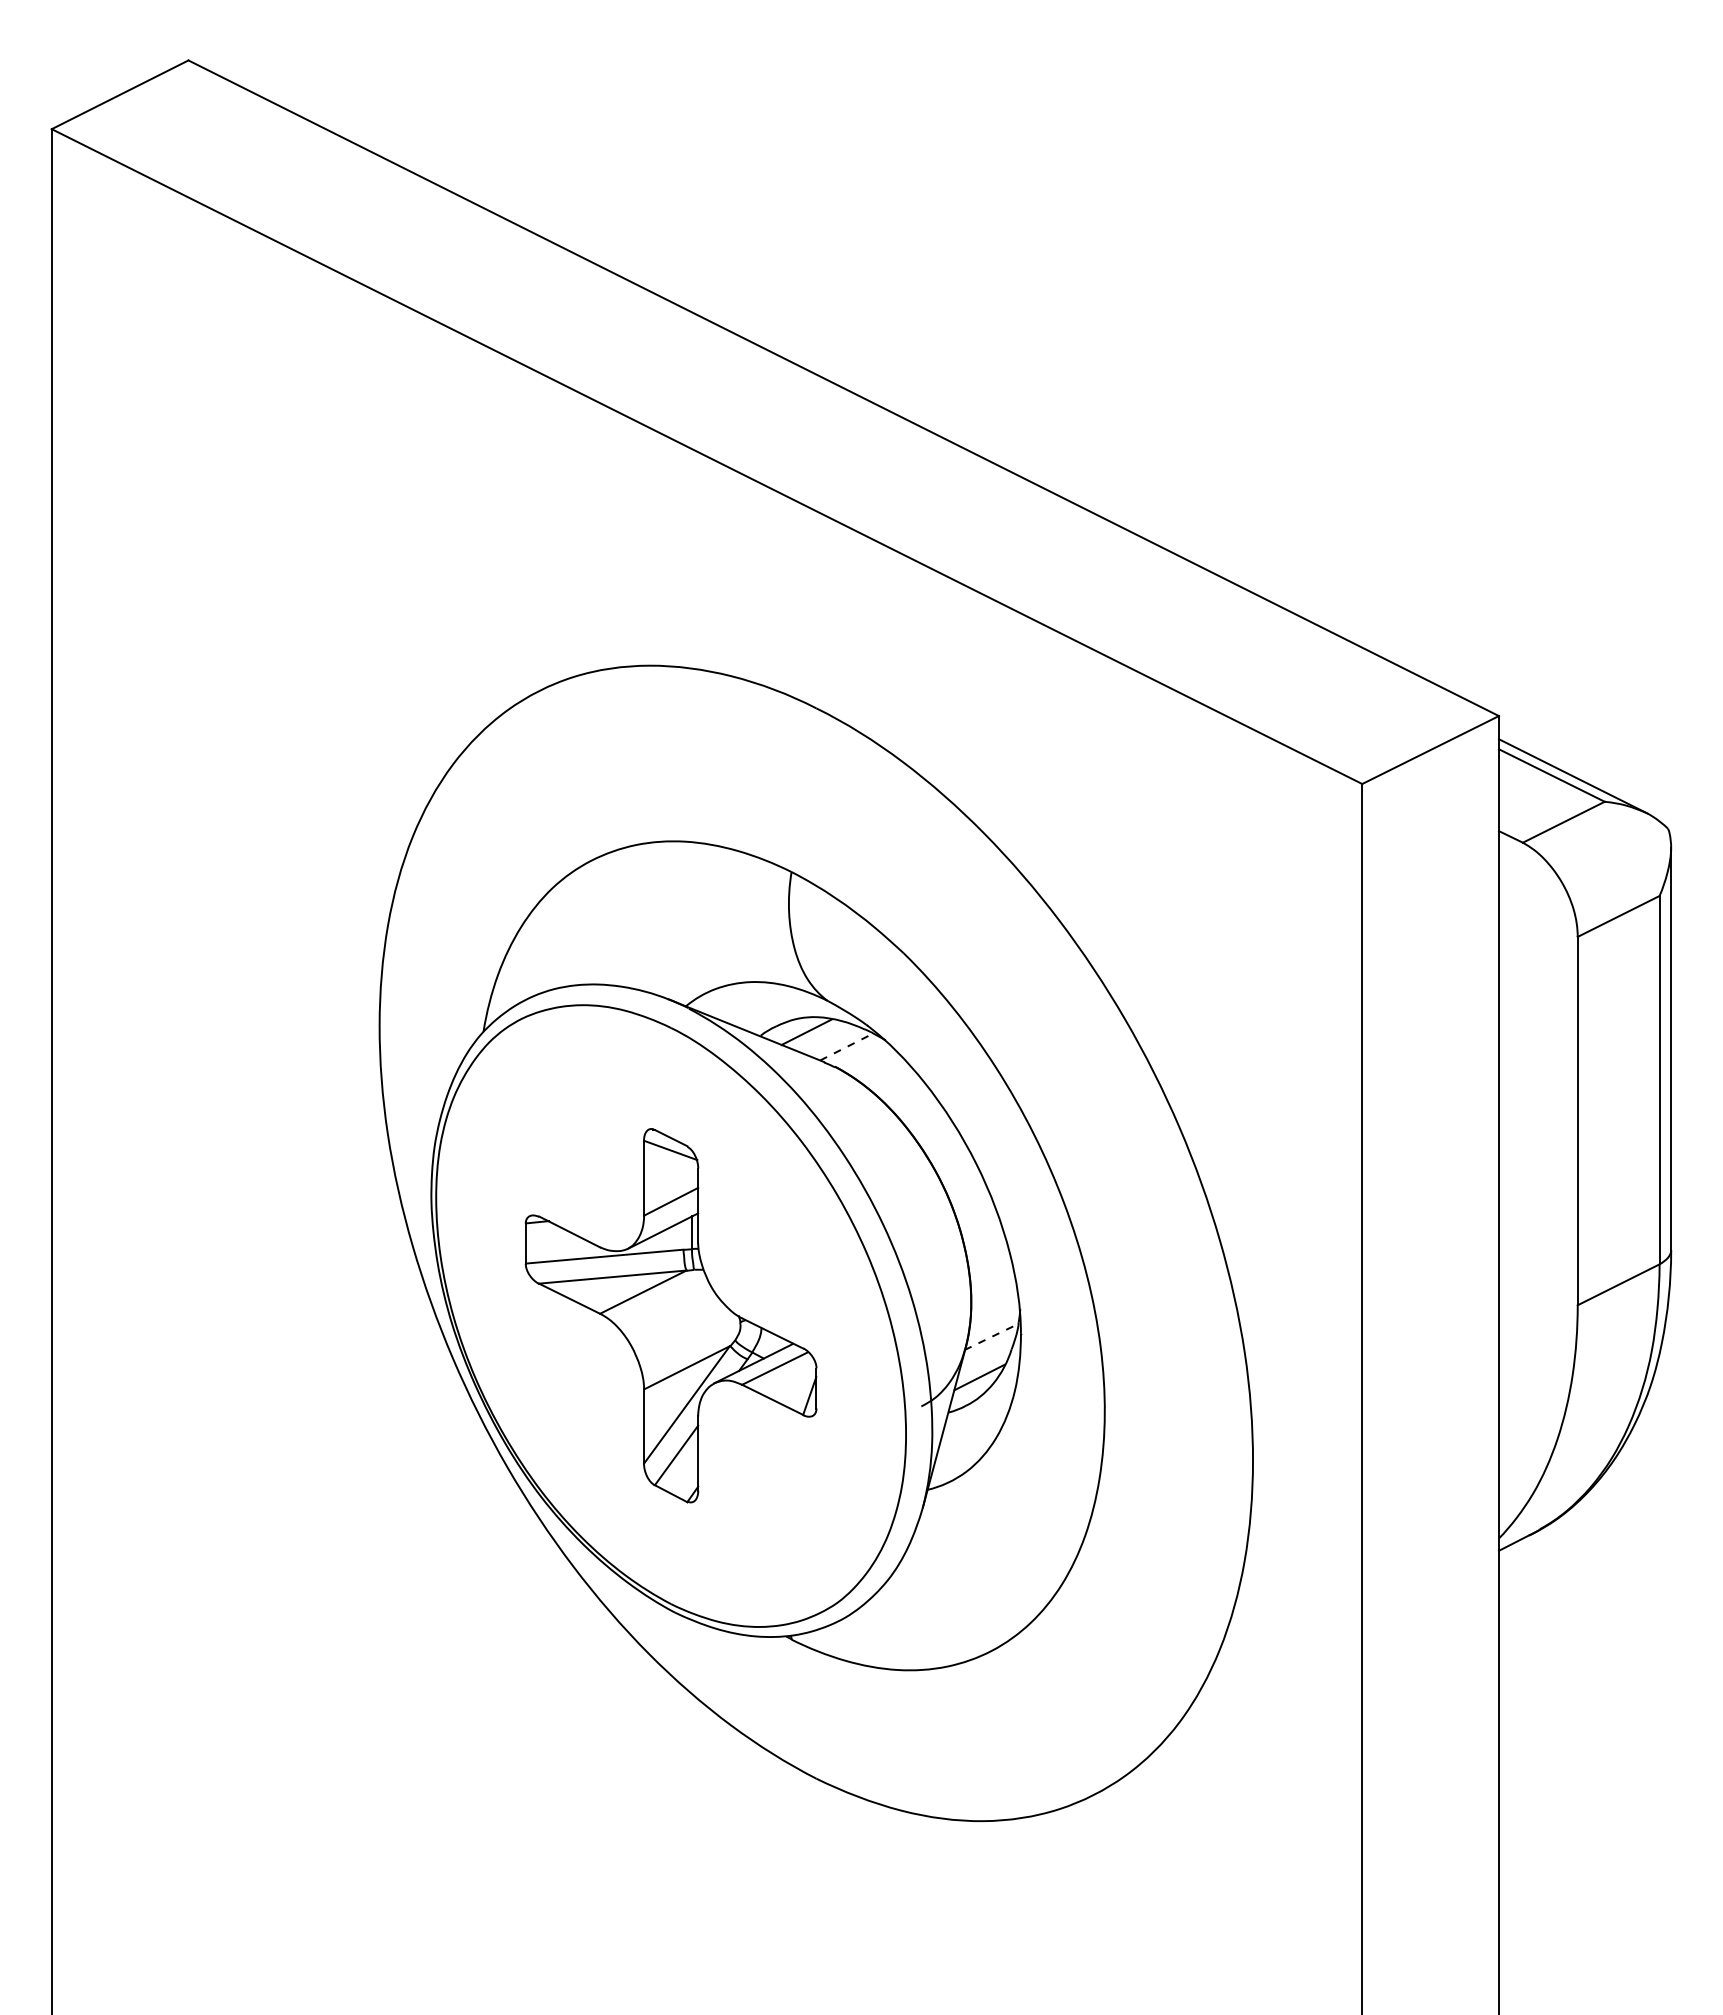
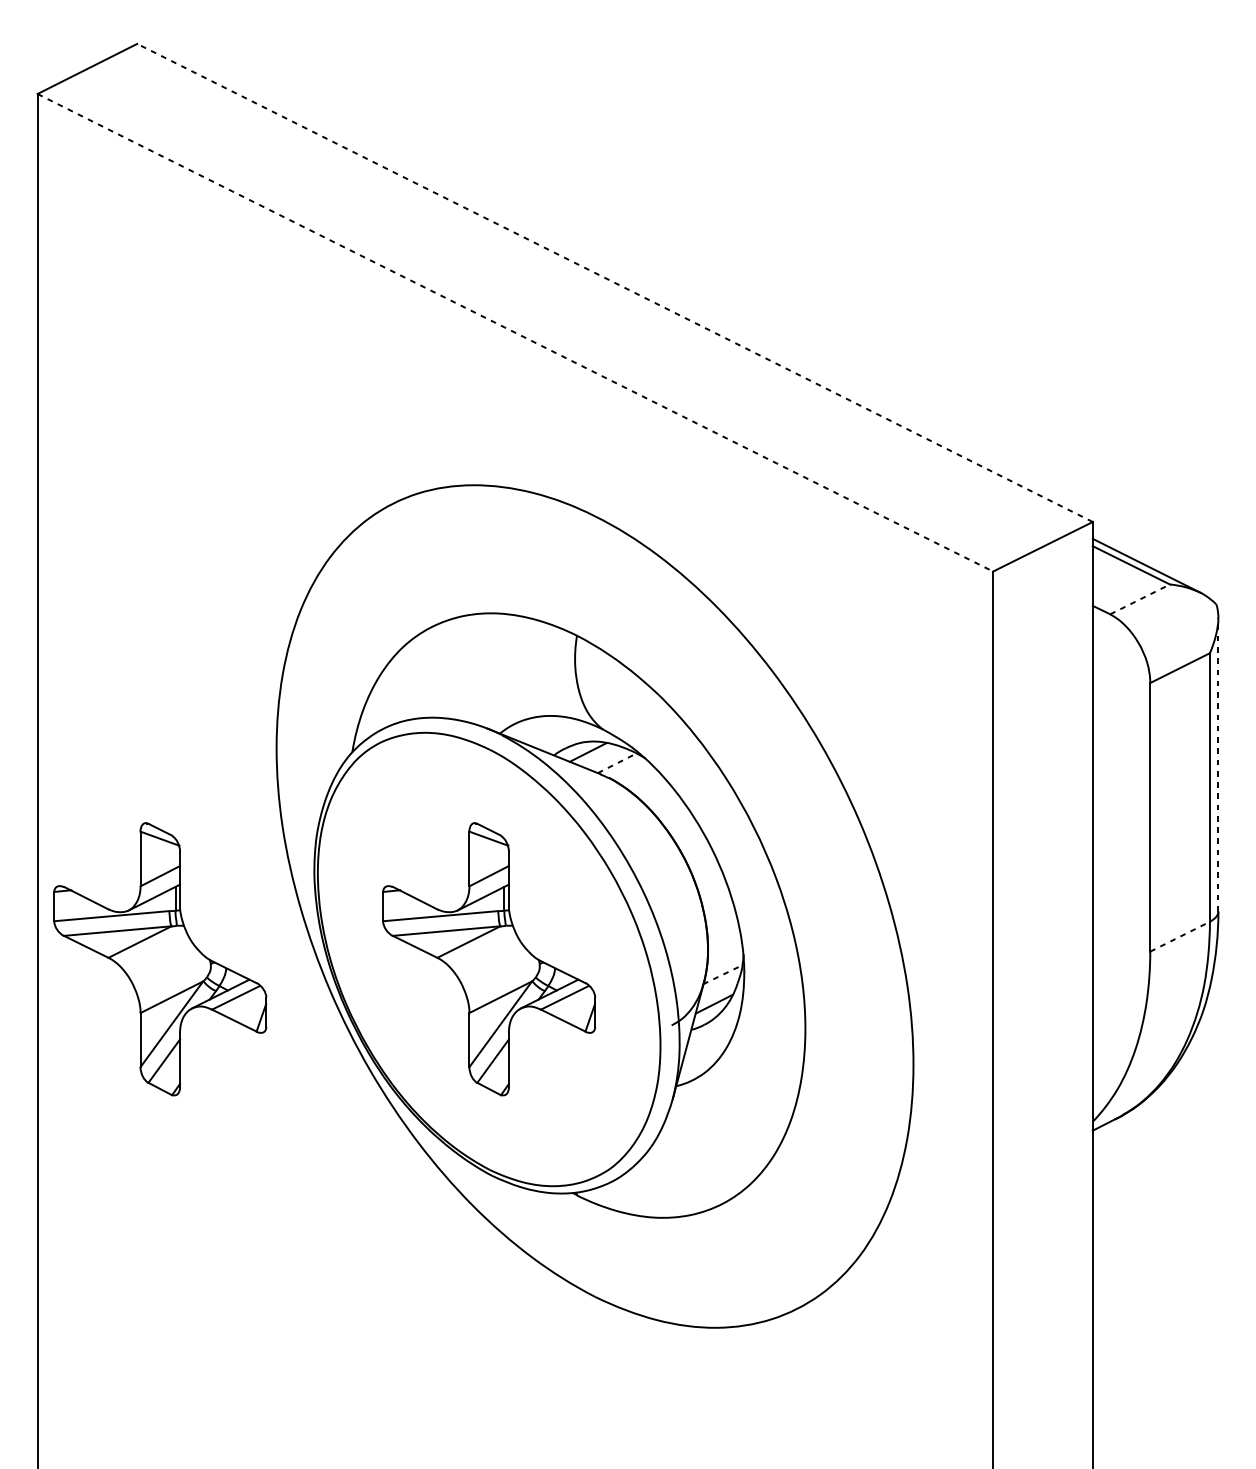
line: (843, 388) -> (614, 283), solid -> dashed
line: (707, 456) -> (515, 332), solid -> dashed
line: (1563, 822) -> (1139, 599), solid -> dashed
line: (1671, 1048) -> (1218, 764), solid -> dashed
line: (1618, 1284) -> (1180, 936), solid -> dashed
part: (219, 1315) -> (159, 959), added

